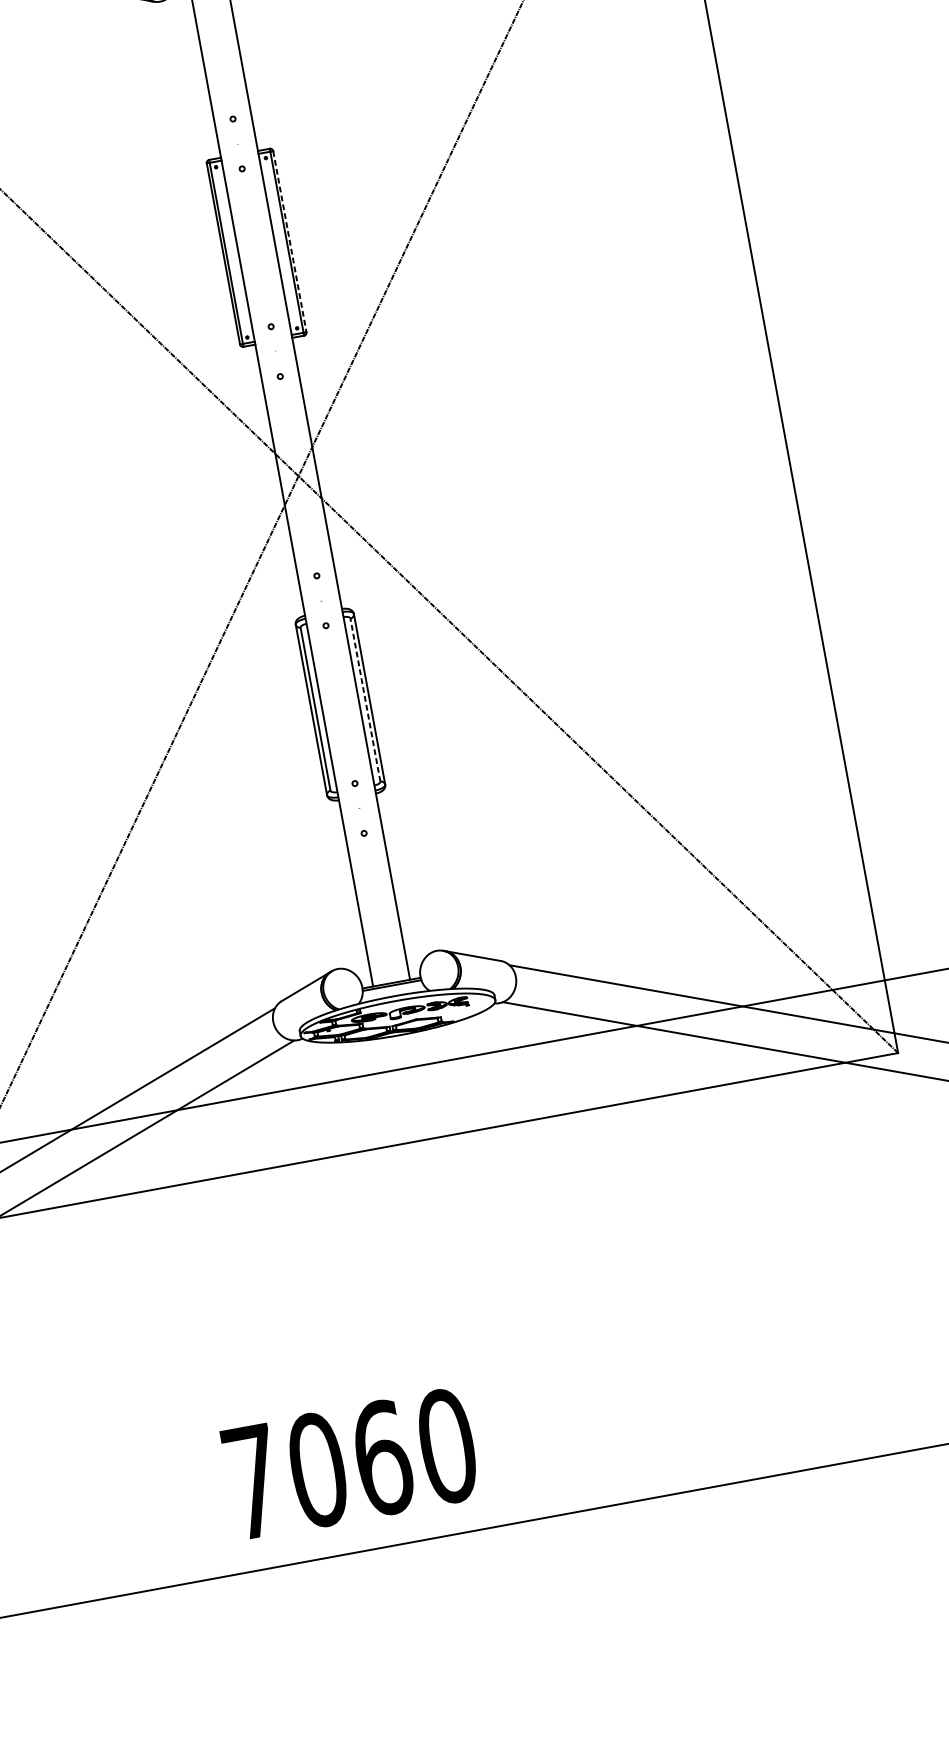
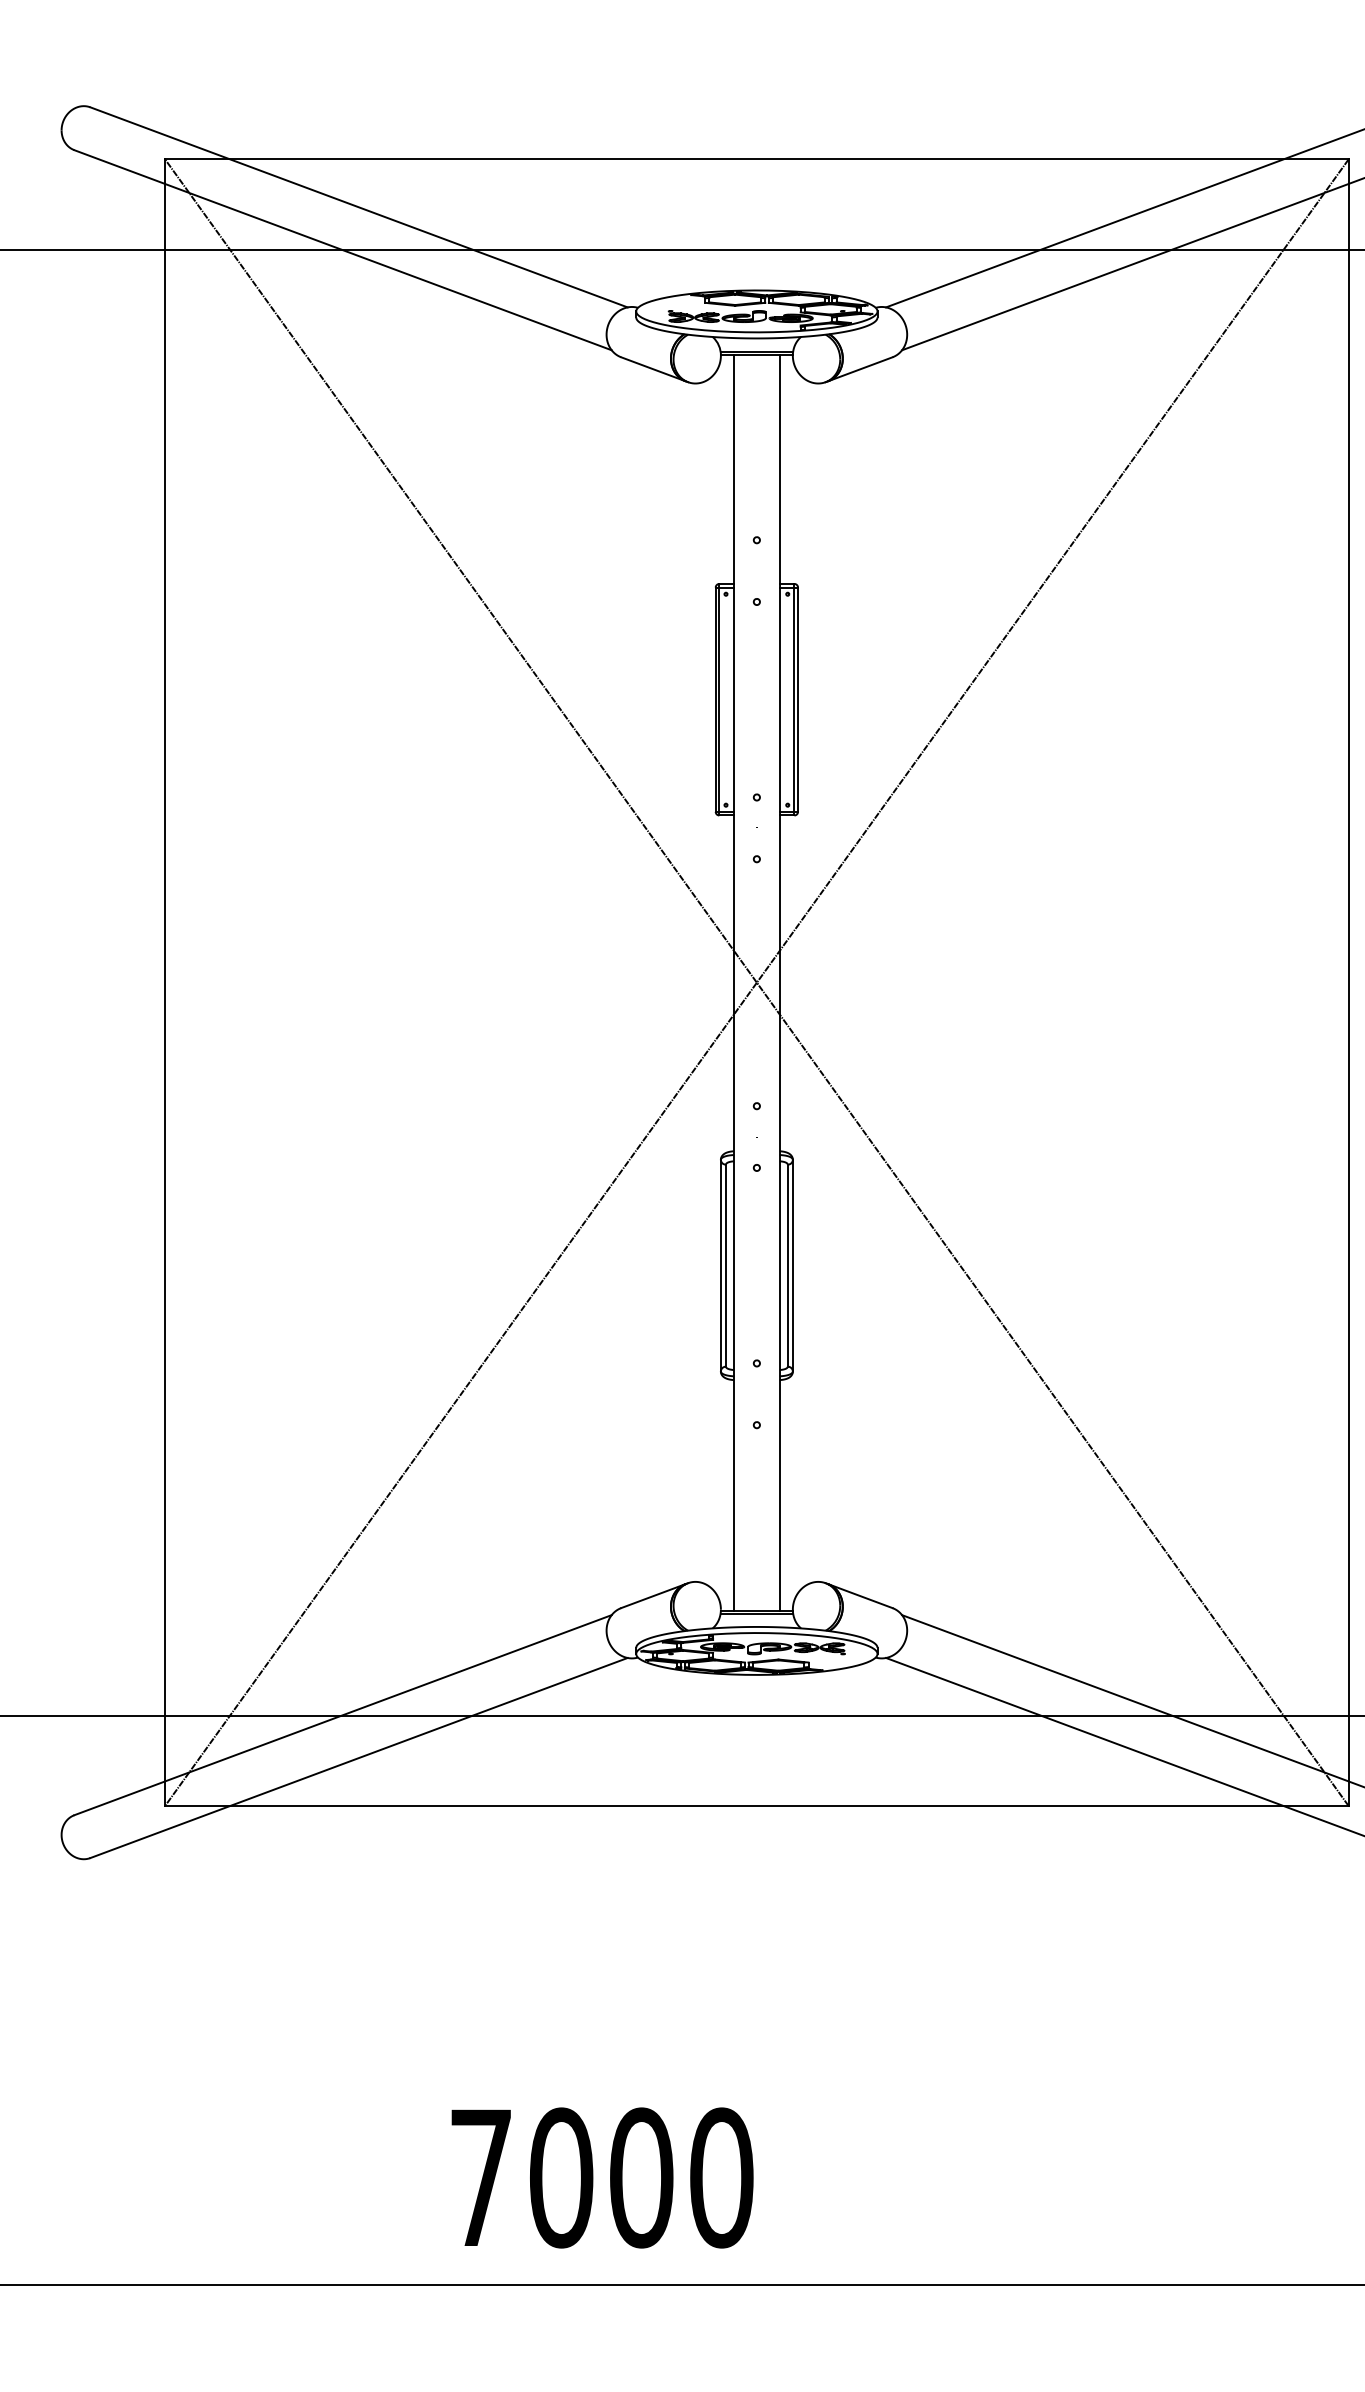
line: (290, 242) -> (798, 700), dashed -> solid
line: (365, 699) -> (787, 1265), dashed -> solid
text: (382, 1457) -> (641, 2177), 7060 -> 7000

